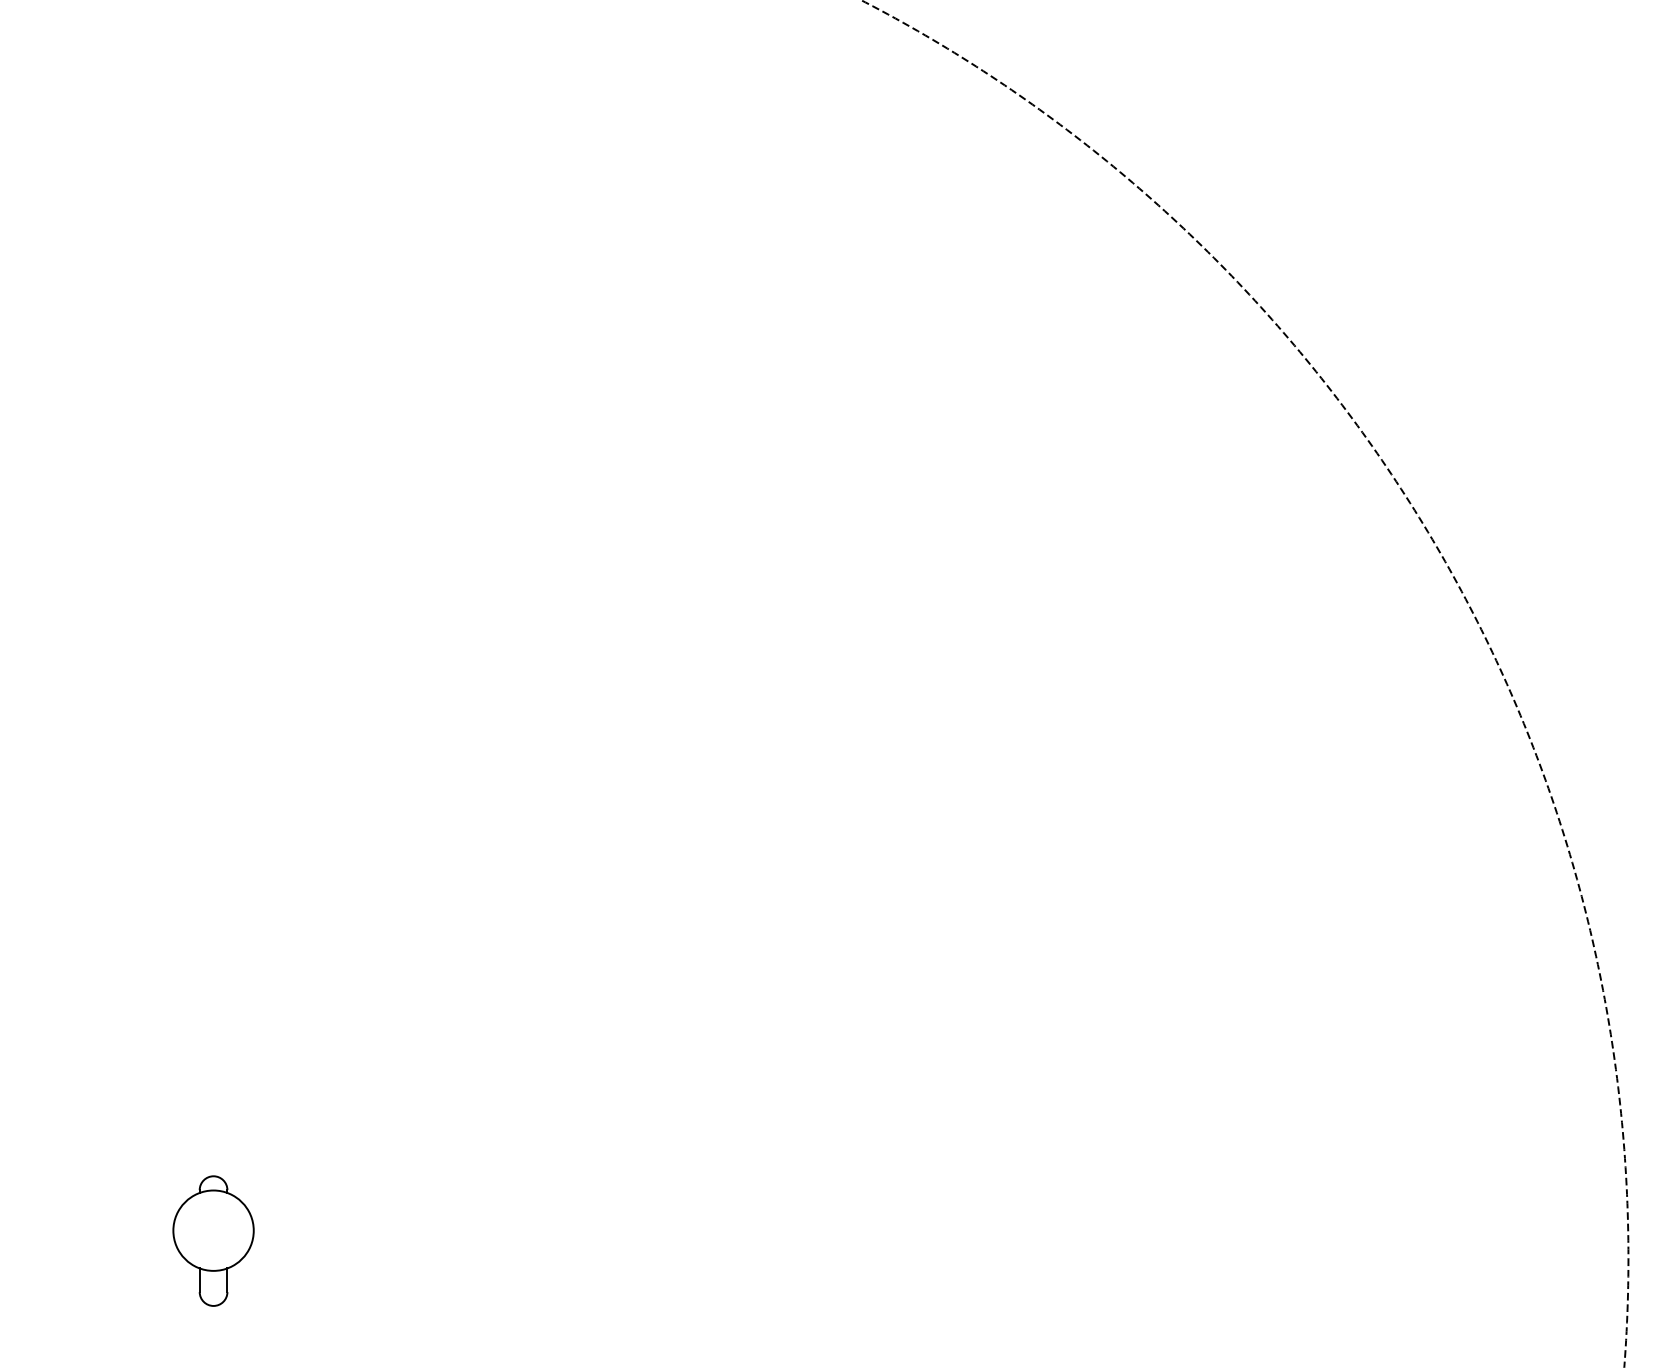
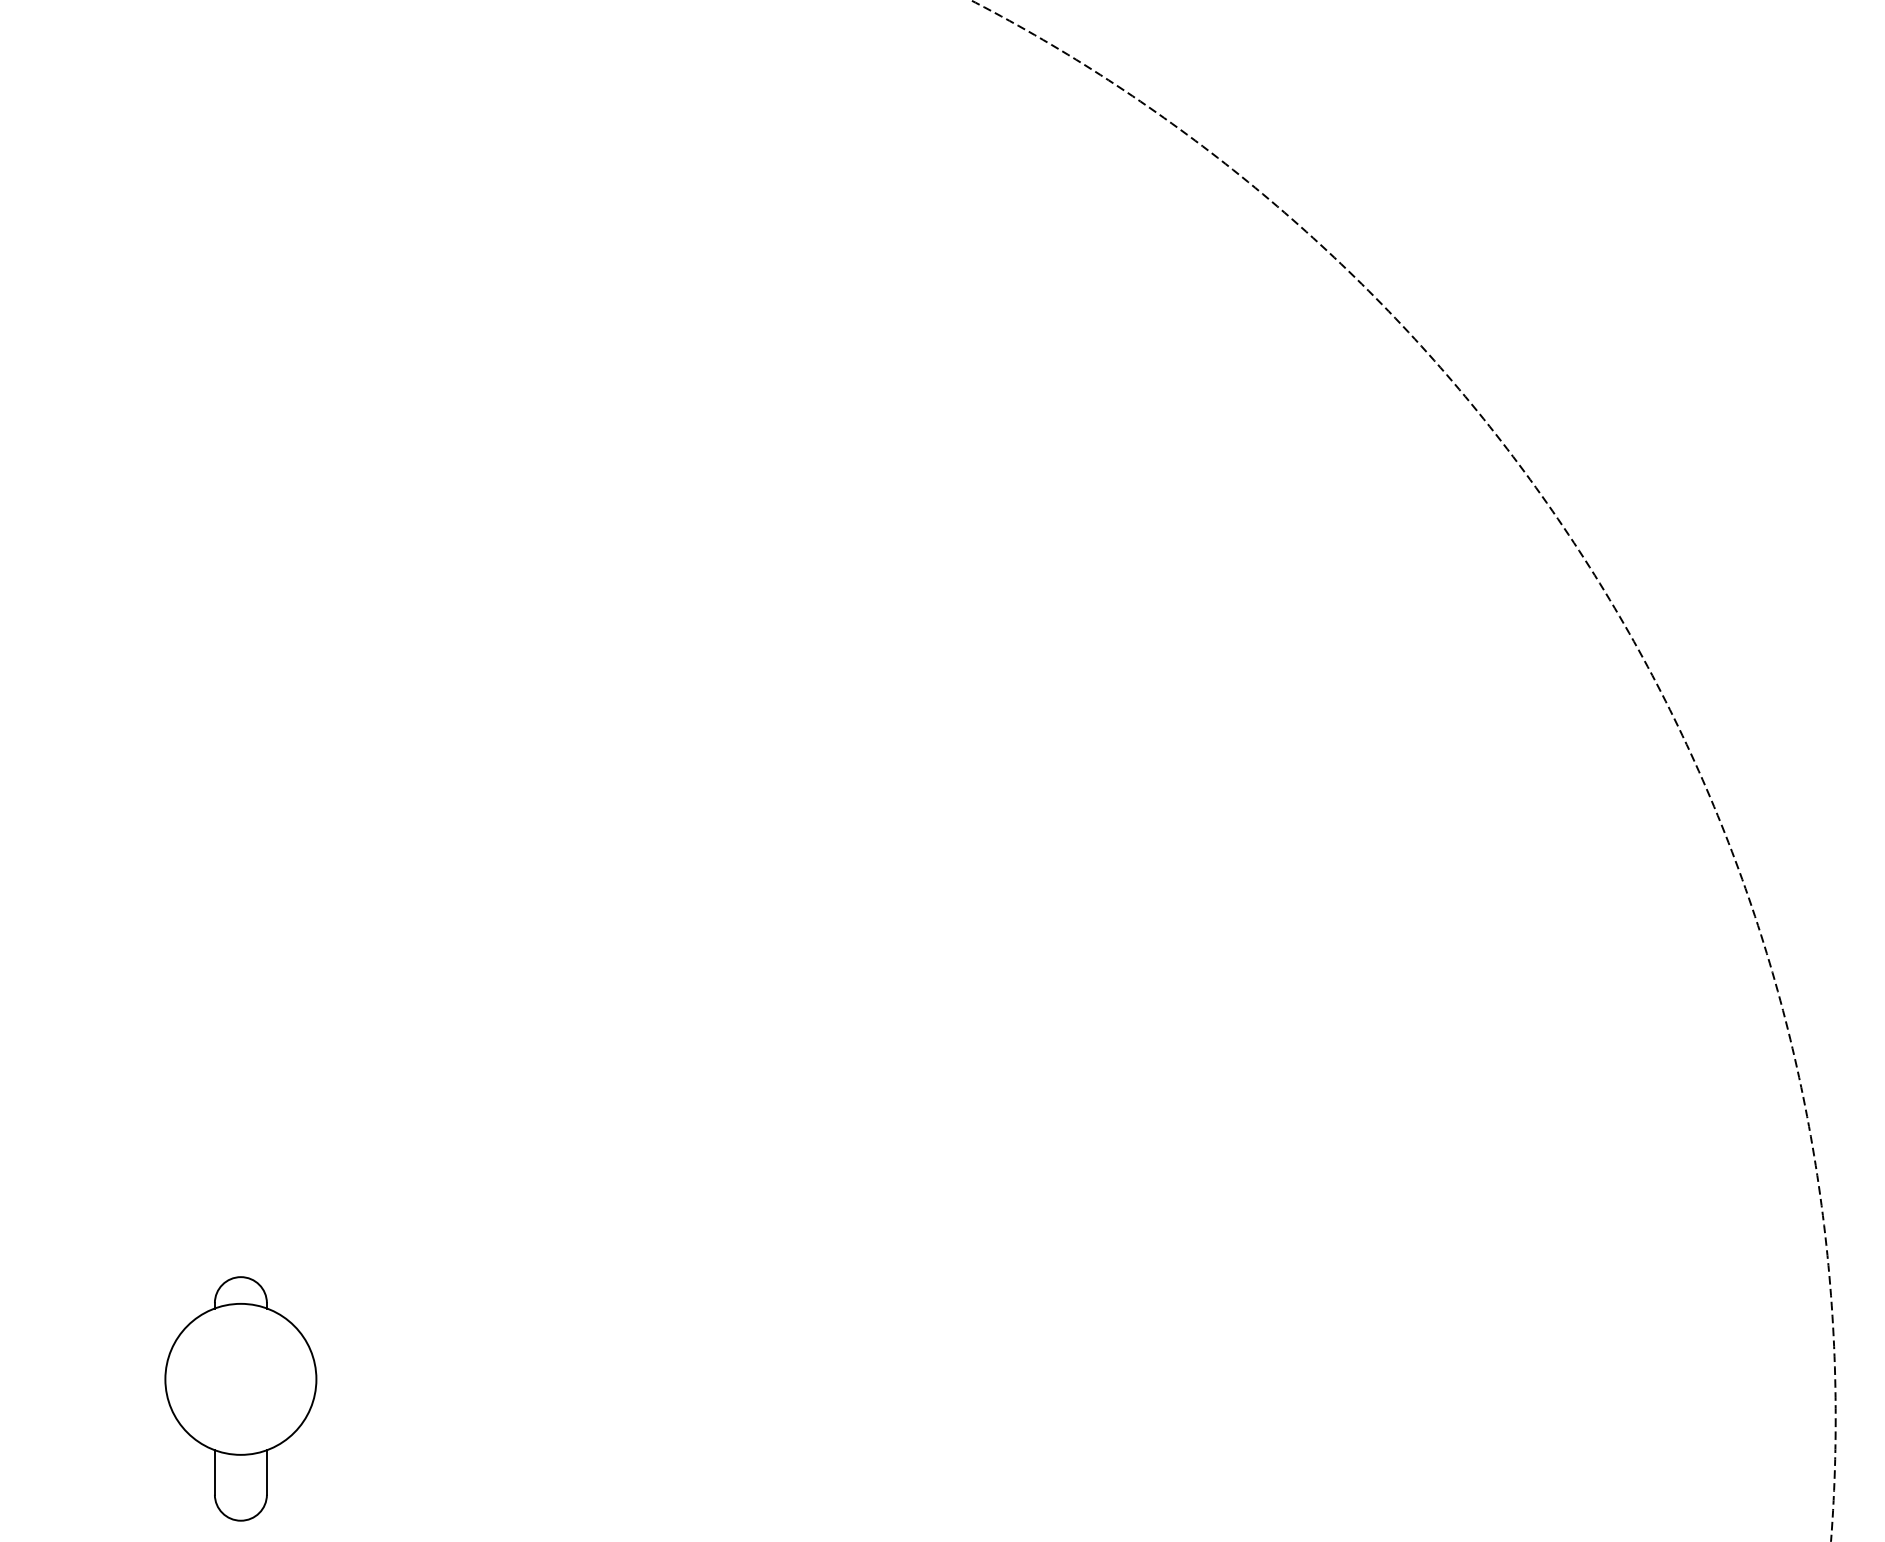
part: (213, 1240) -> (240, 1398), size x1.67

